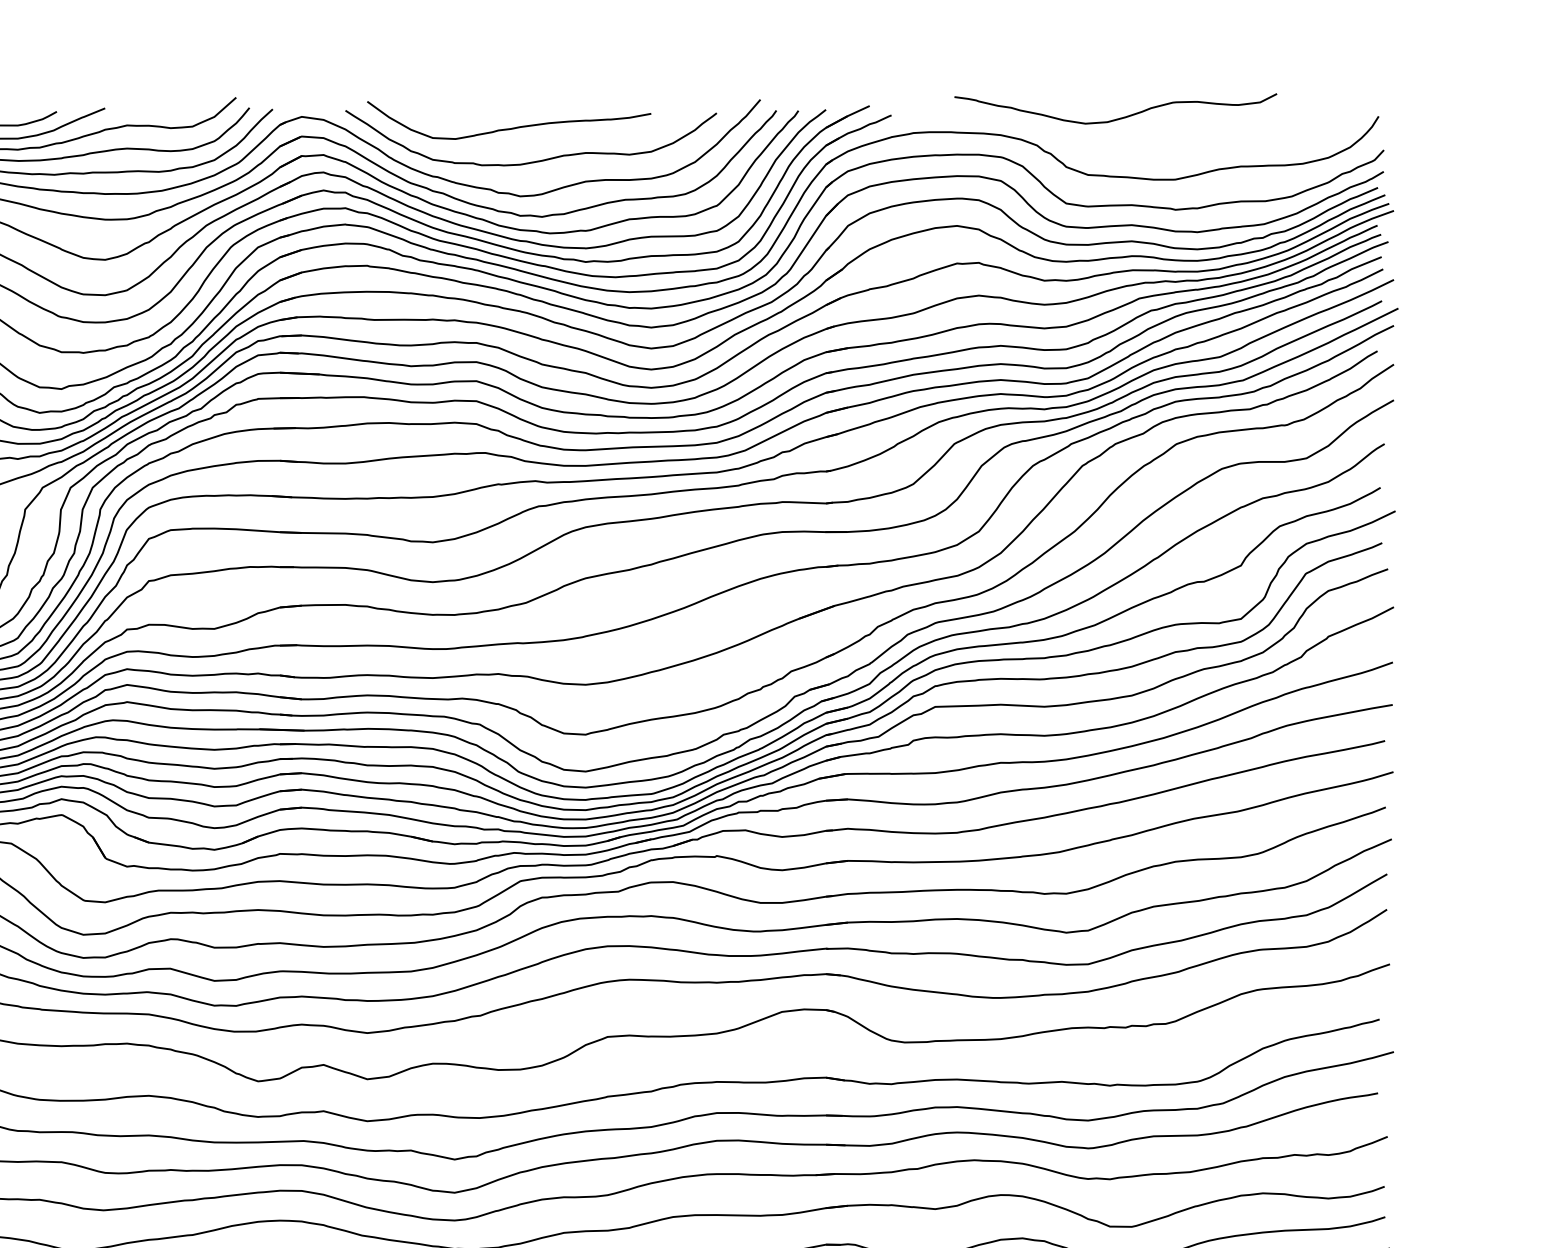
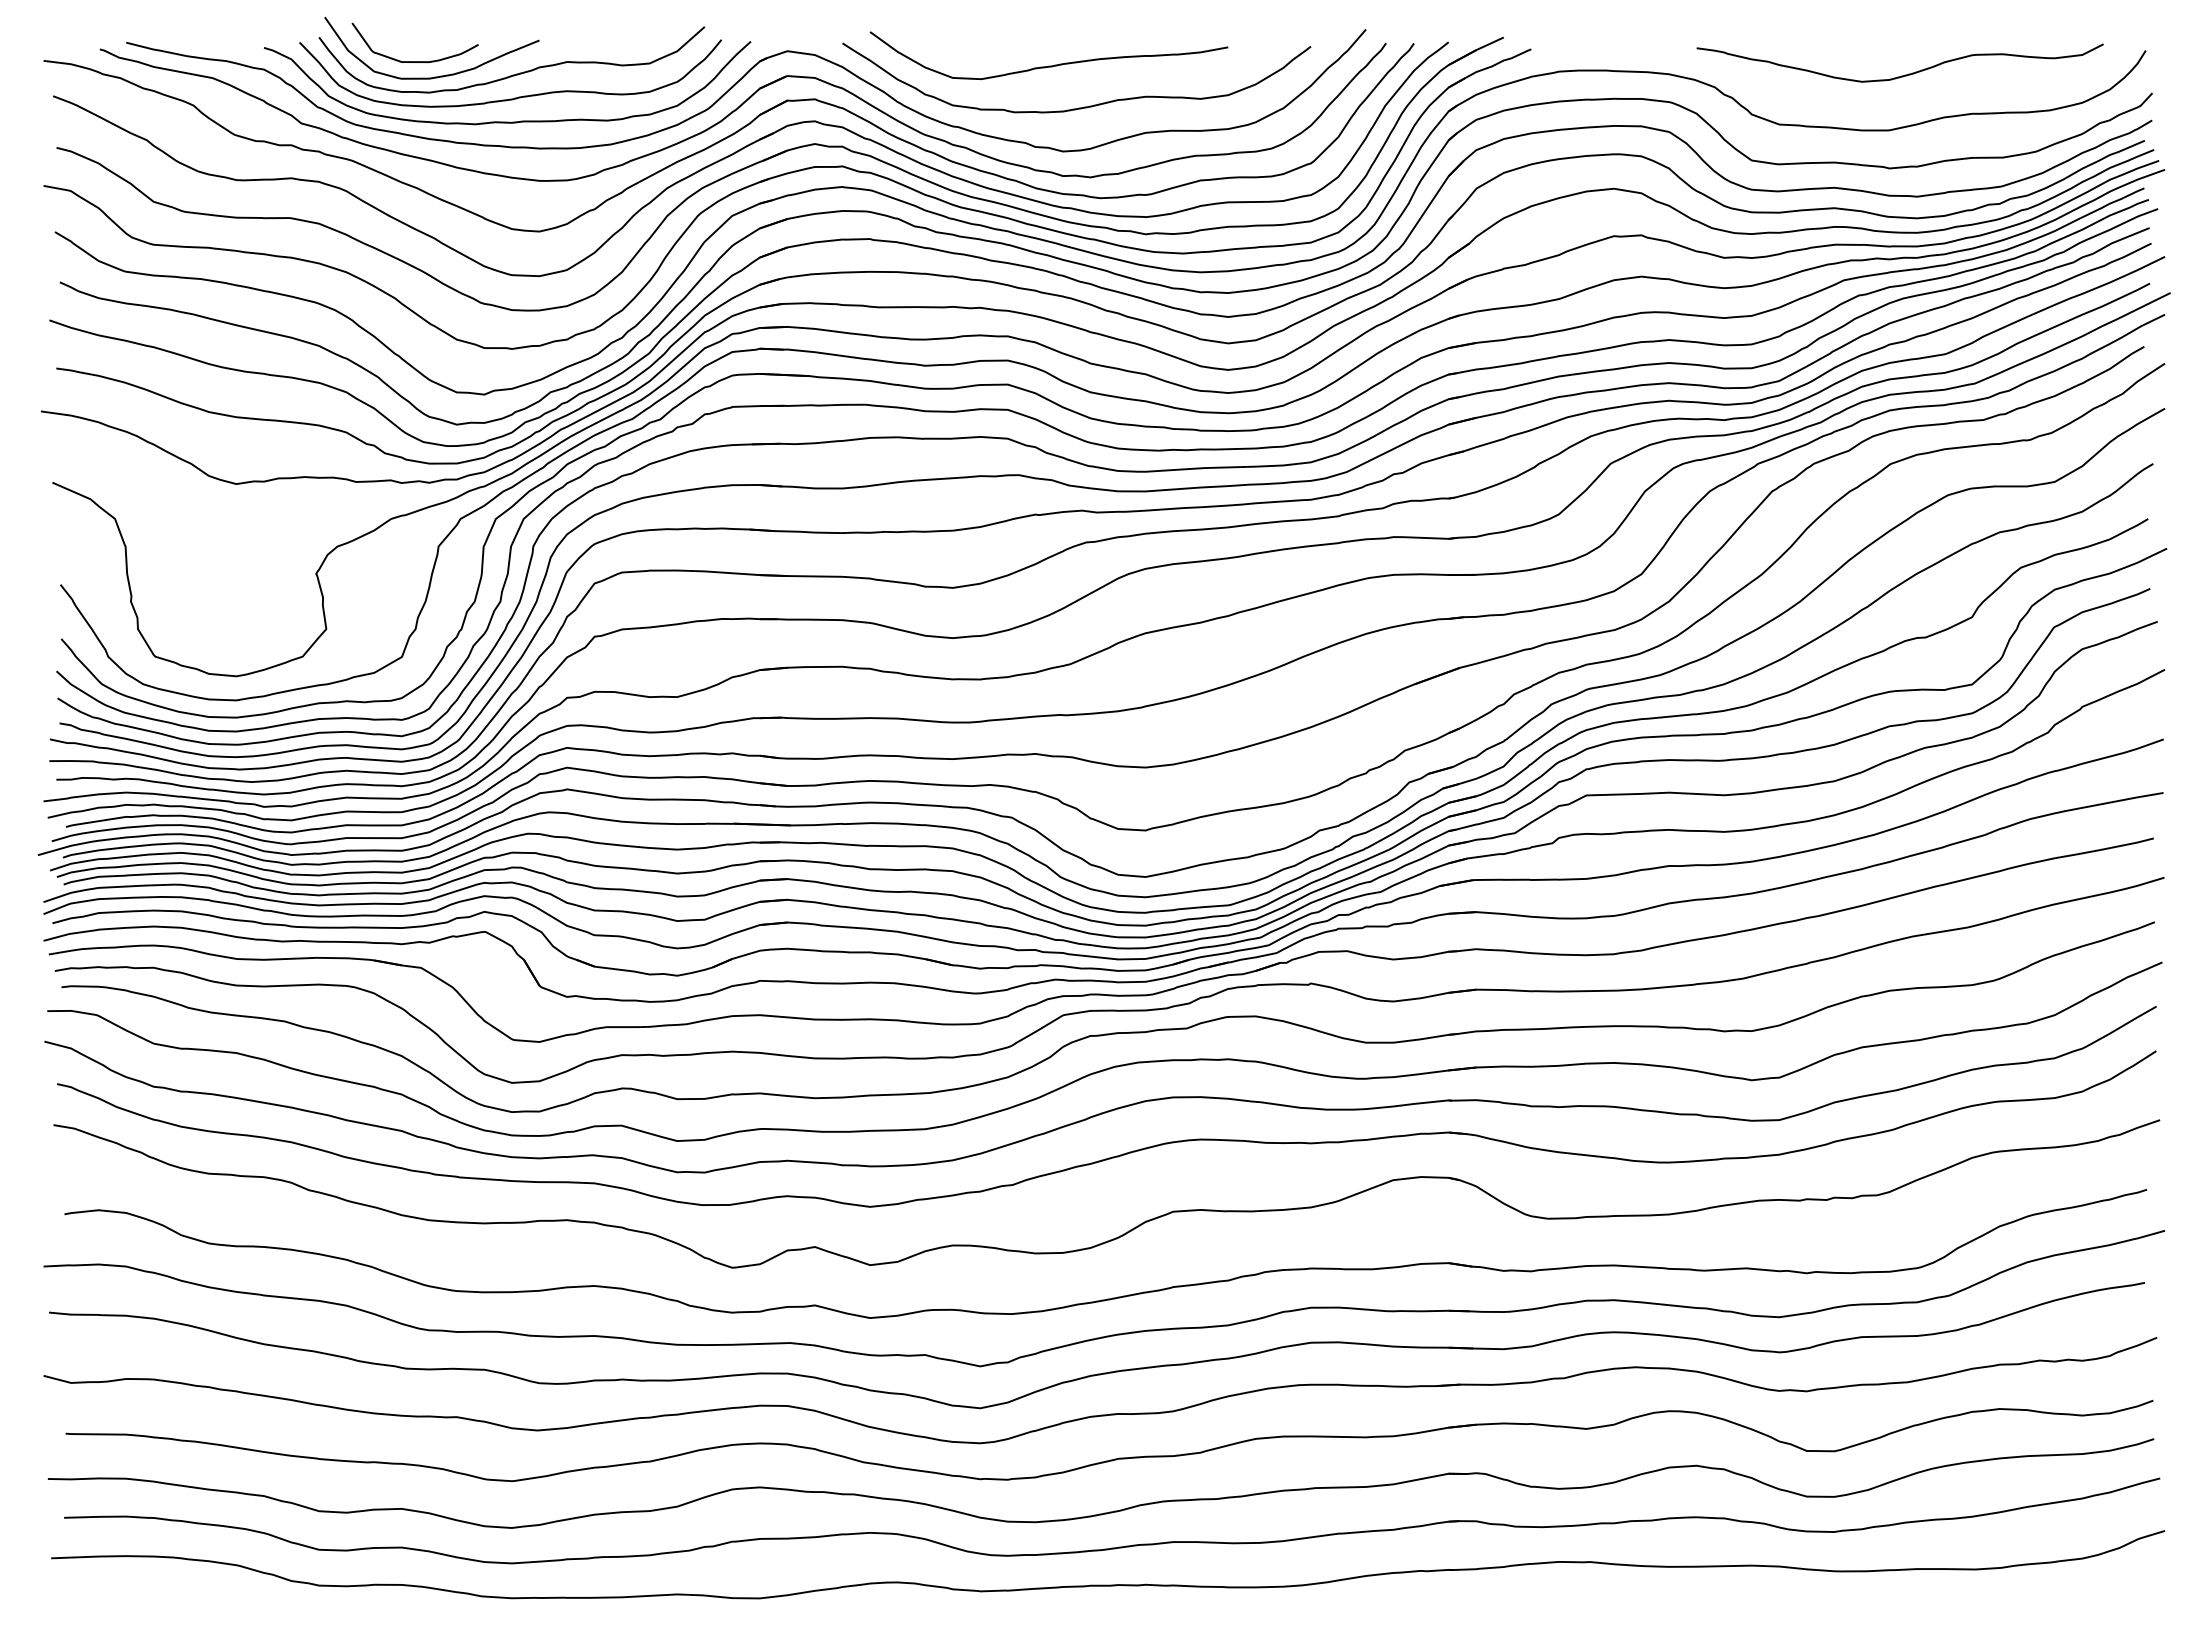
curve: (1116, 118) -> (1901, 75), moved

